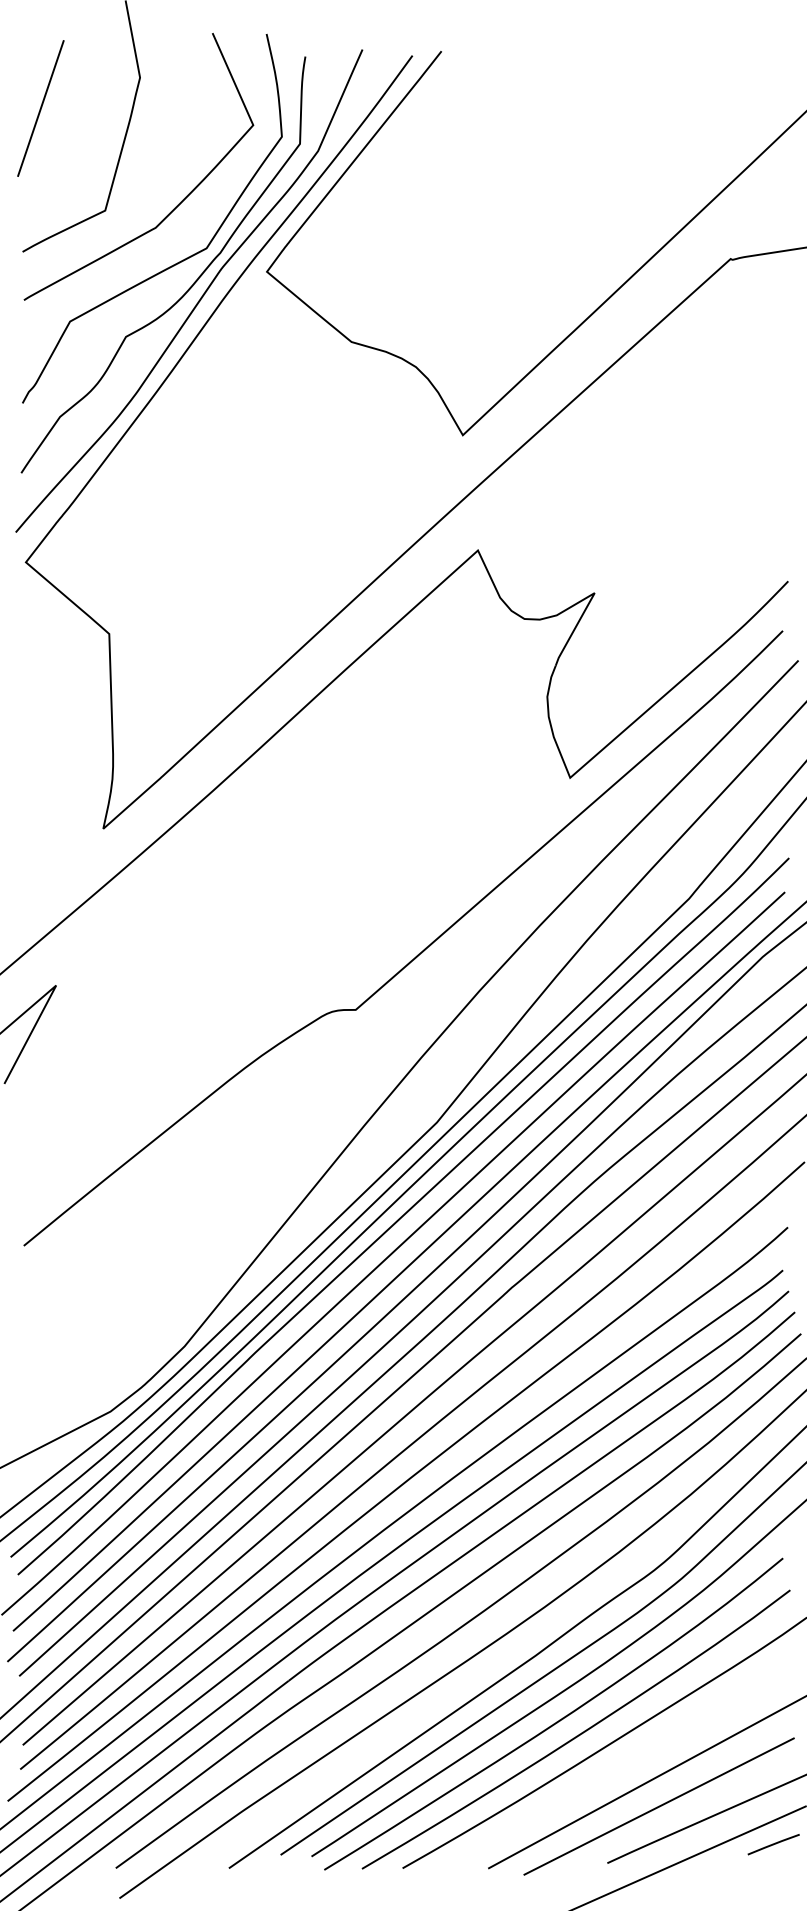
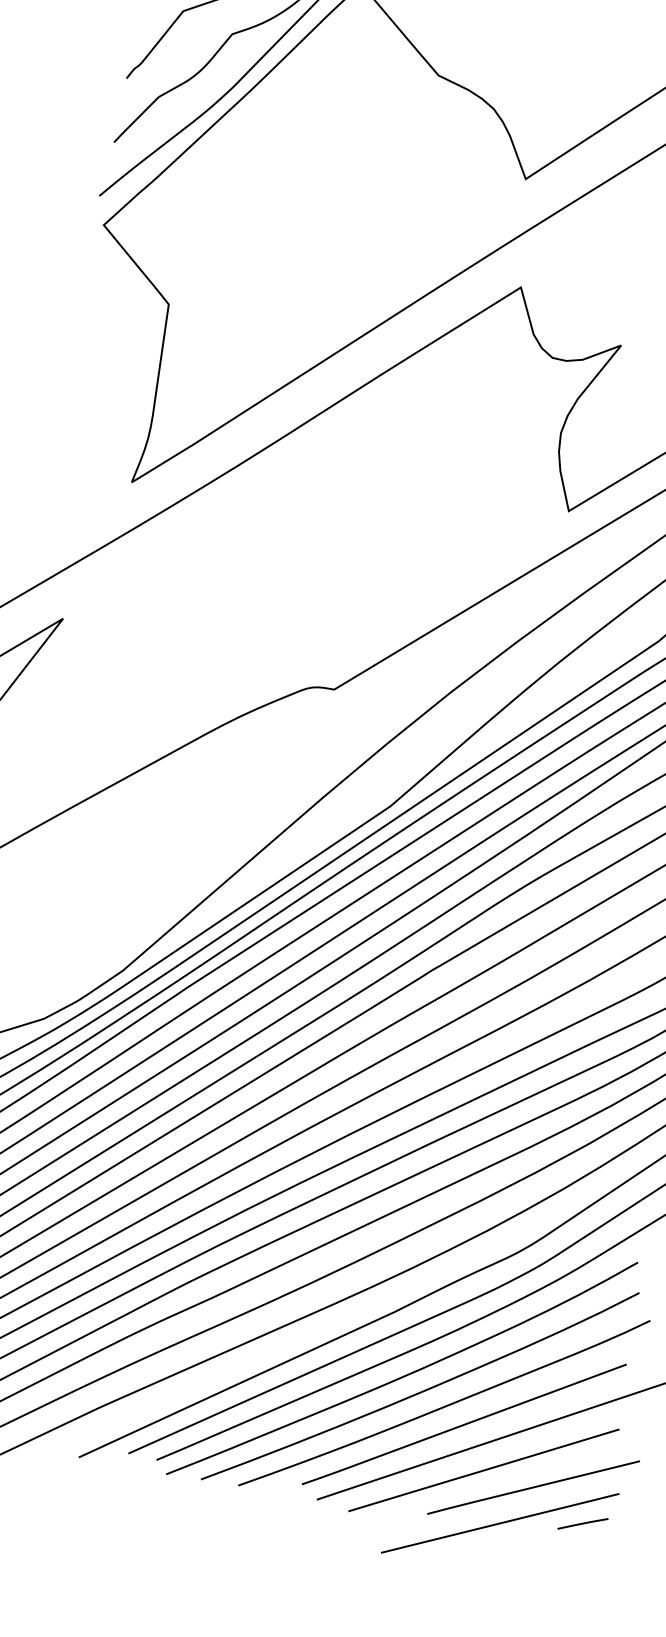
line: (629, 1761) -> (463, 1424), added

